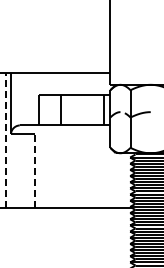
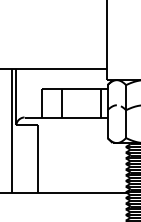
line: (6, 140) -> (12, 131), dashed -> solid
line: (34, 170) -> (37, 158), dashed -> solid

